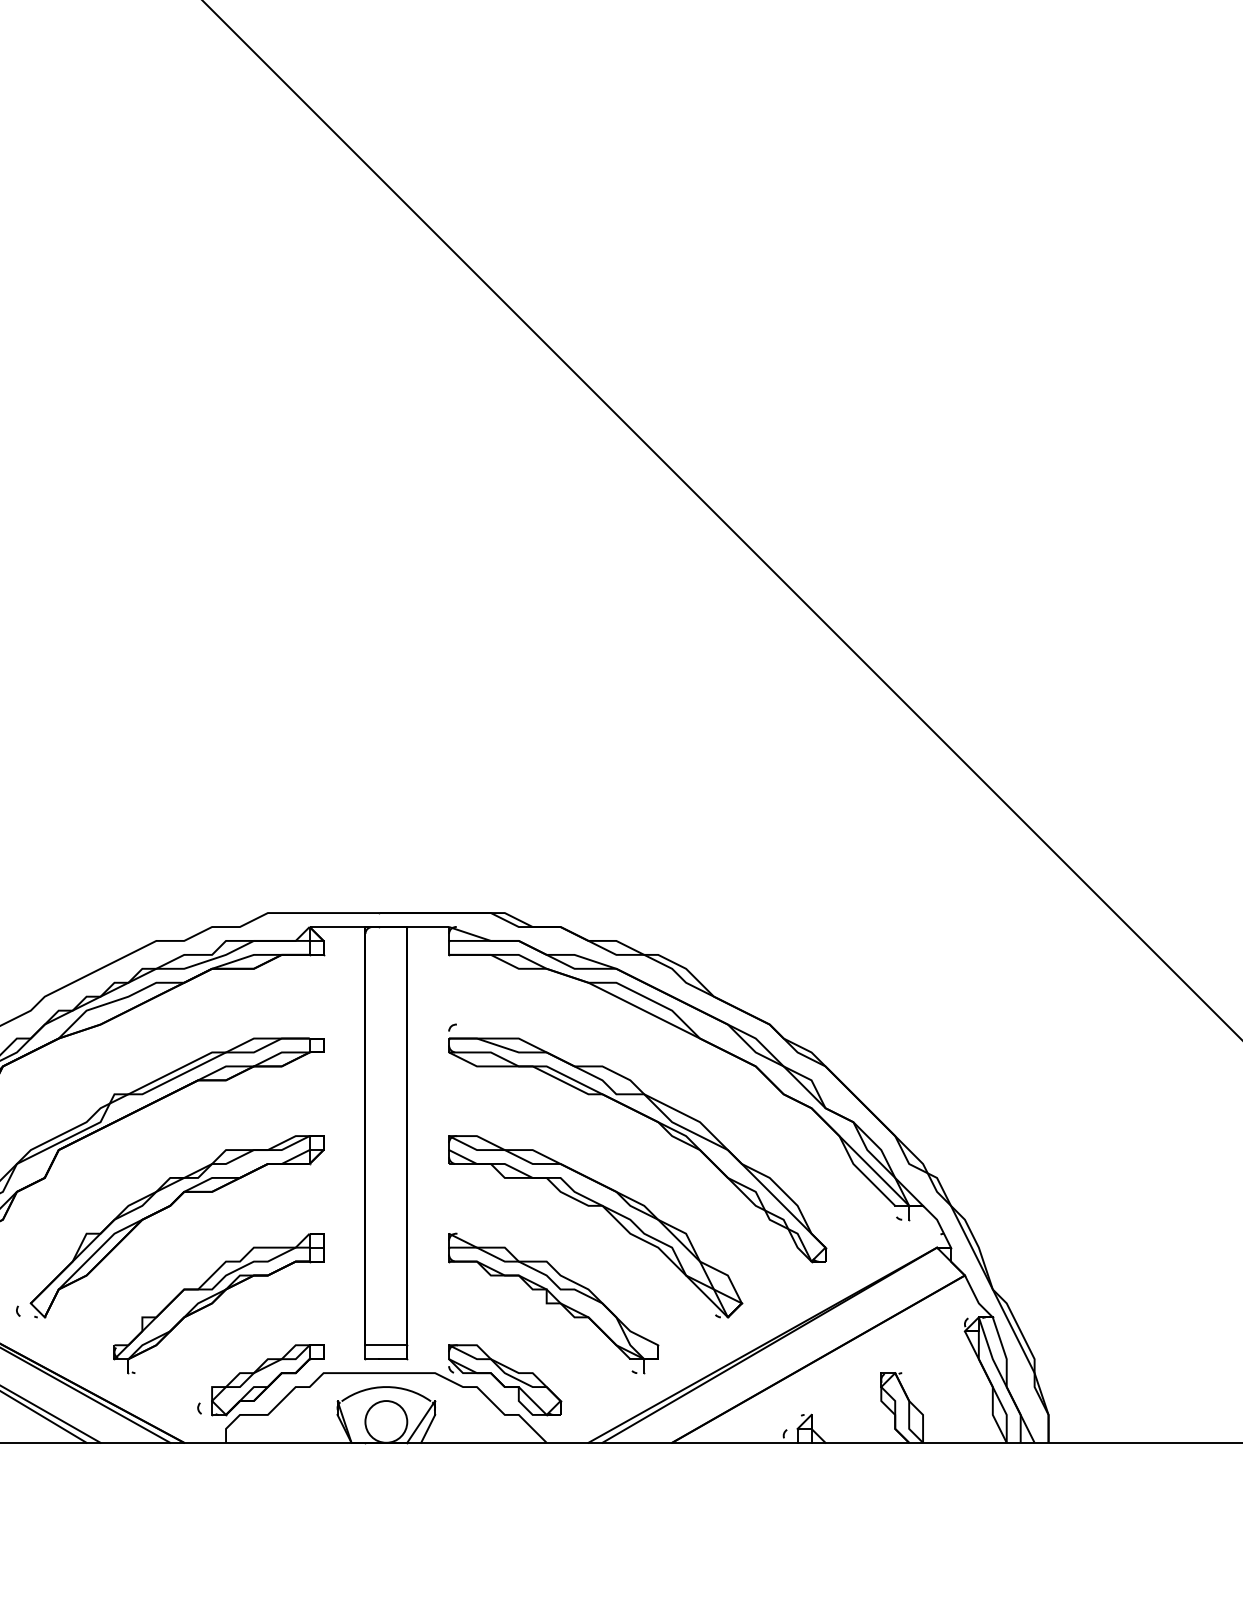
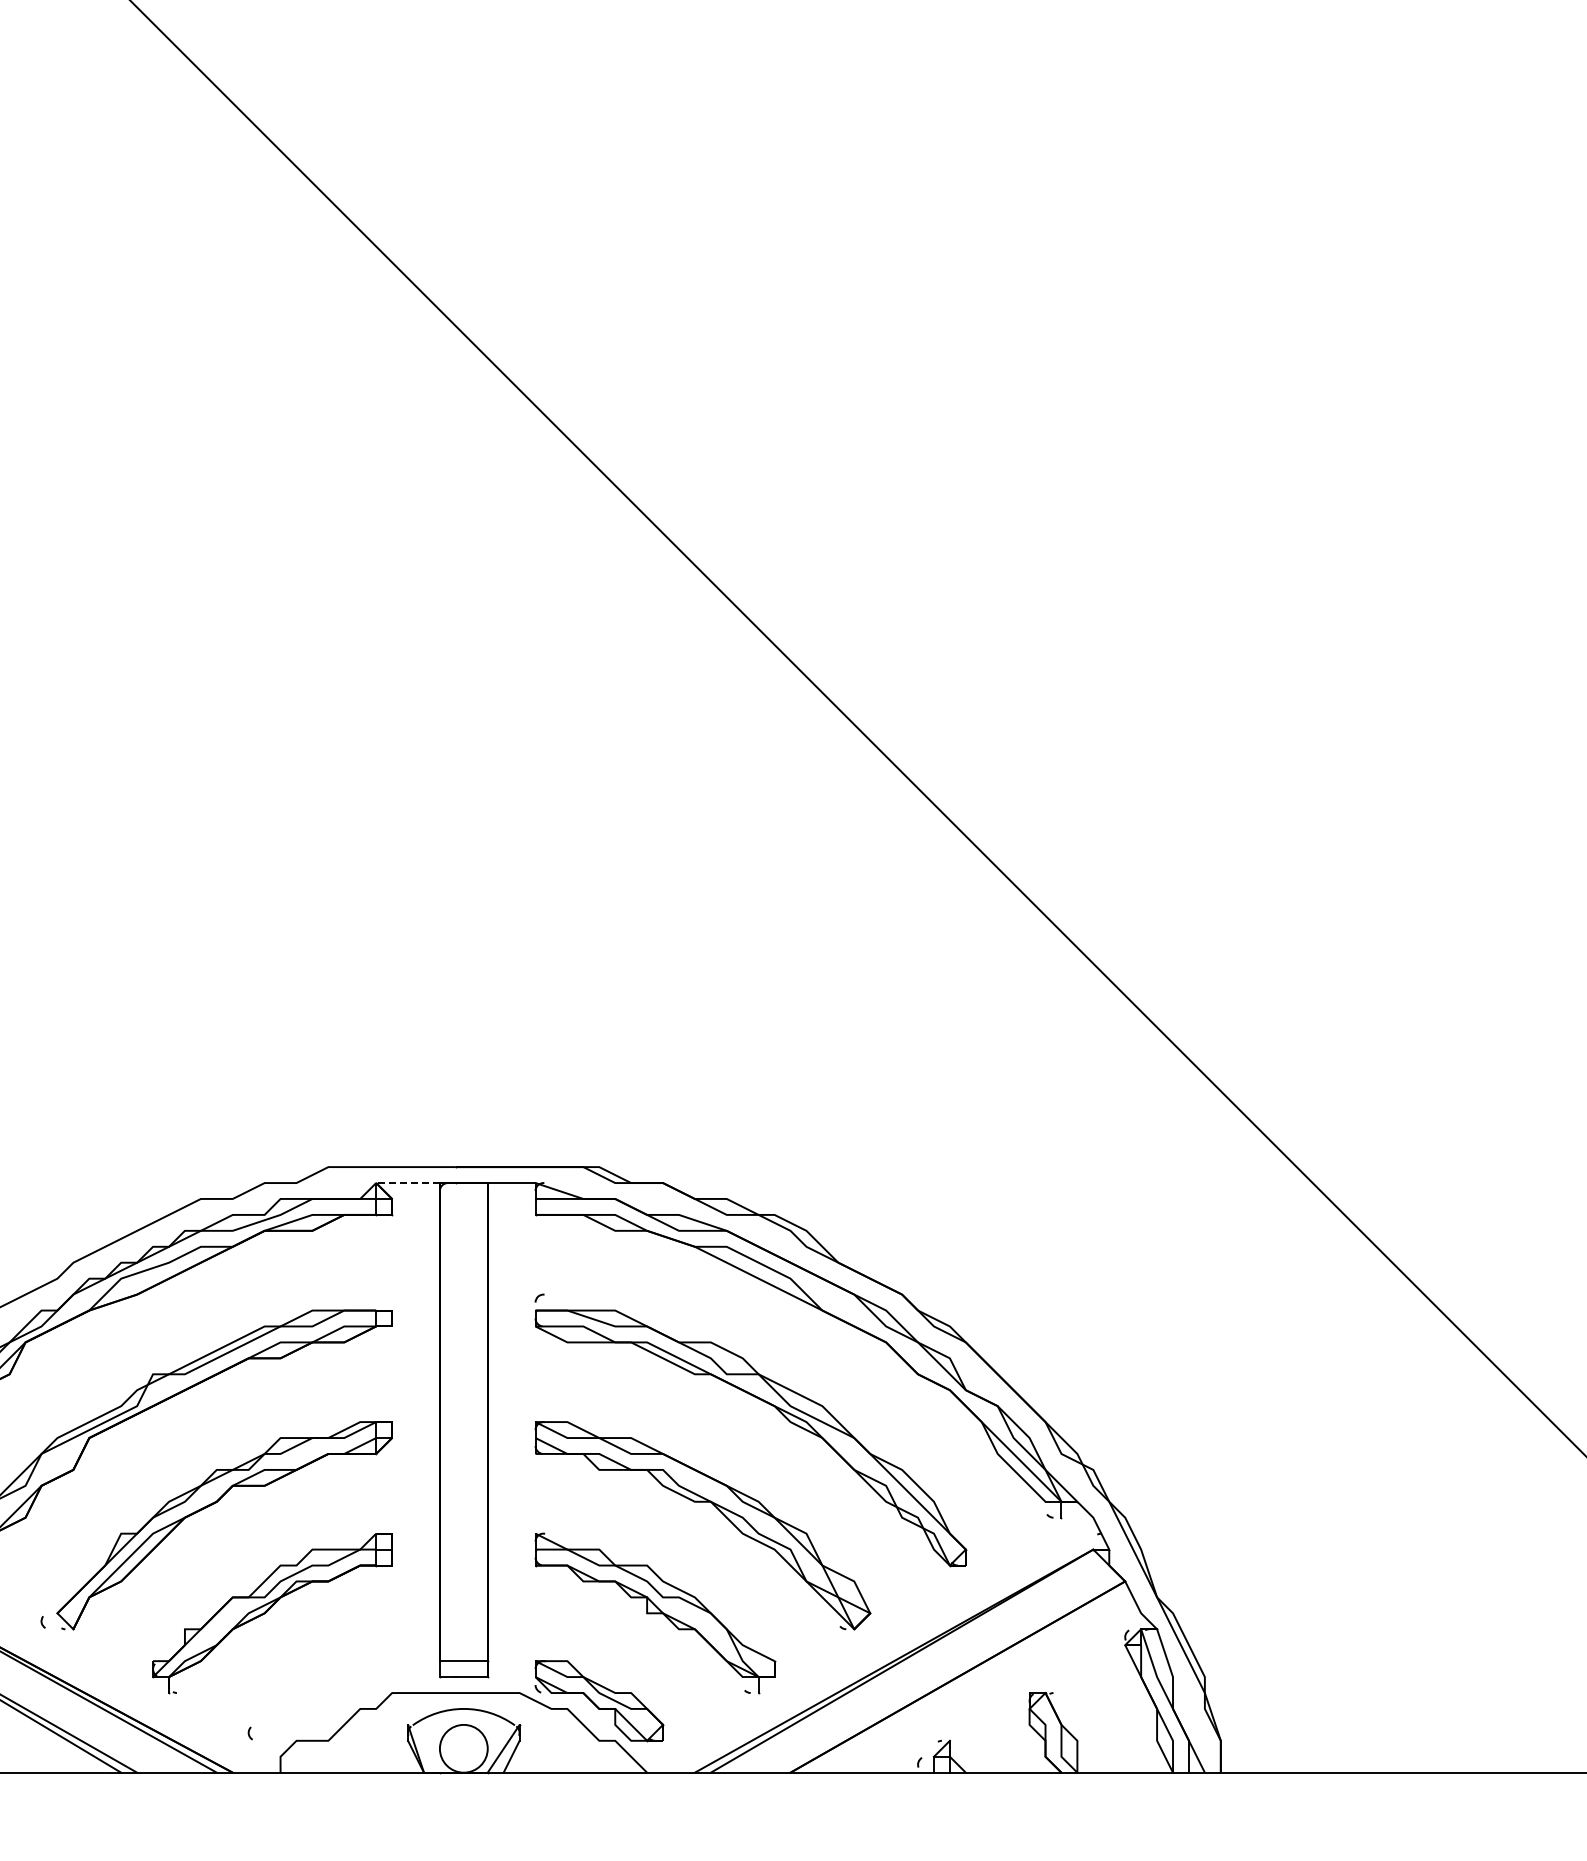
line: (337, 927) -> (408, 1183), solid -> dashed
part: (267, 1380) -> (327, 1701), removed

